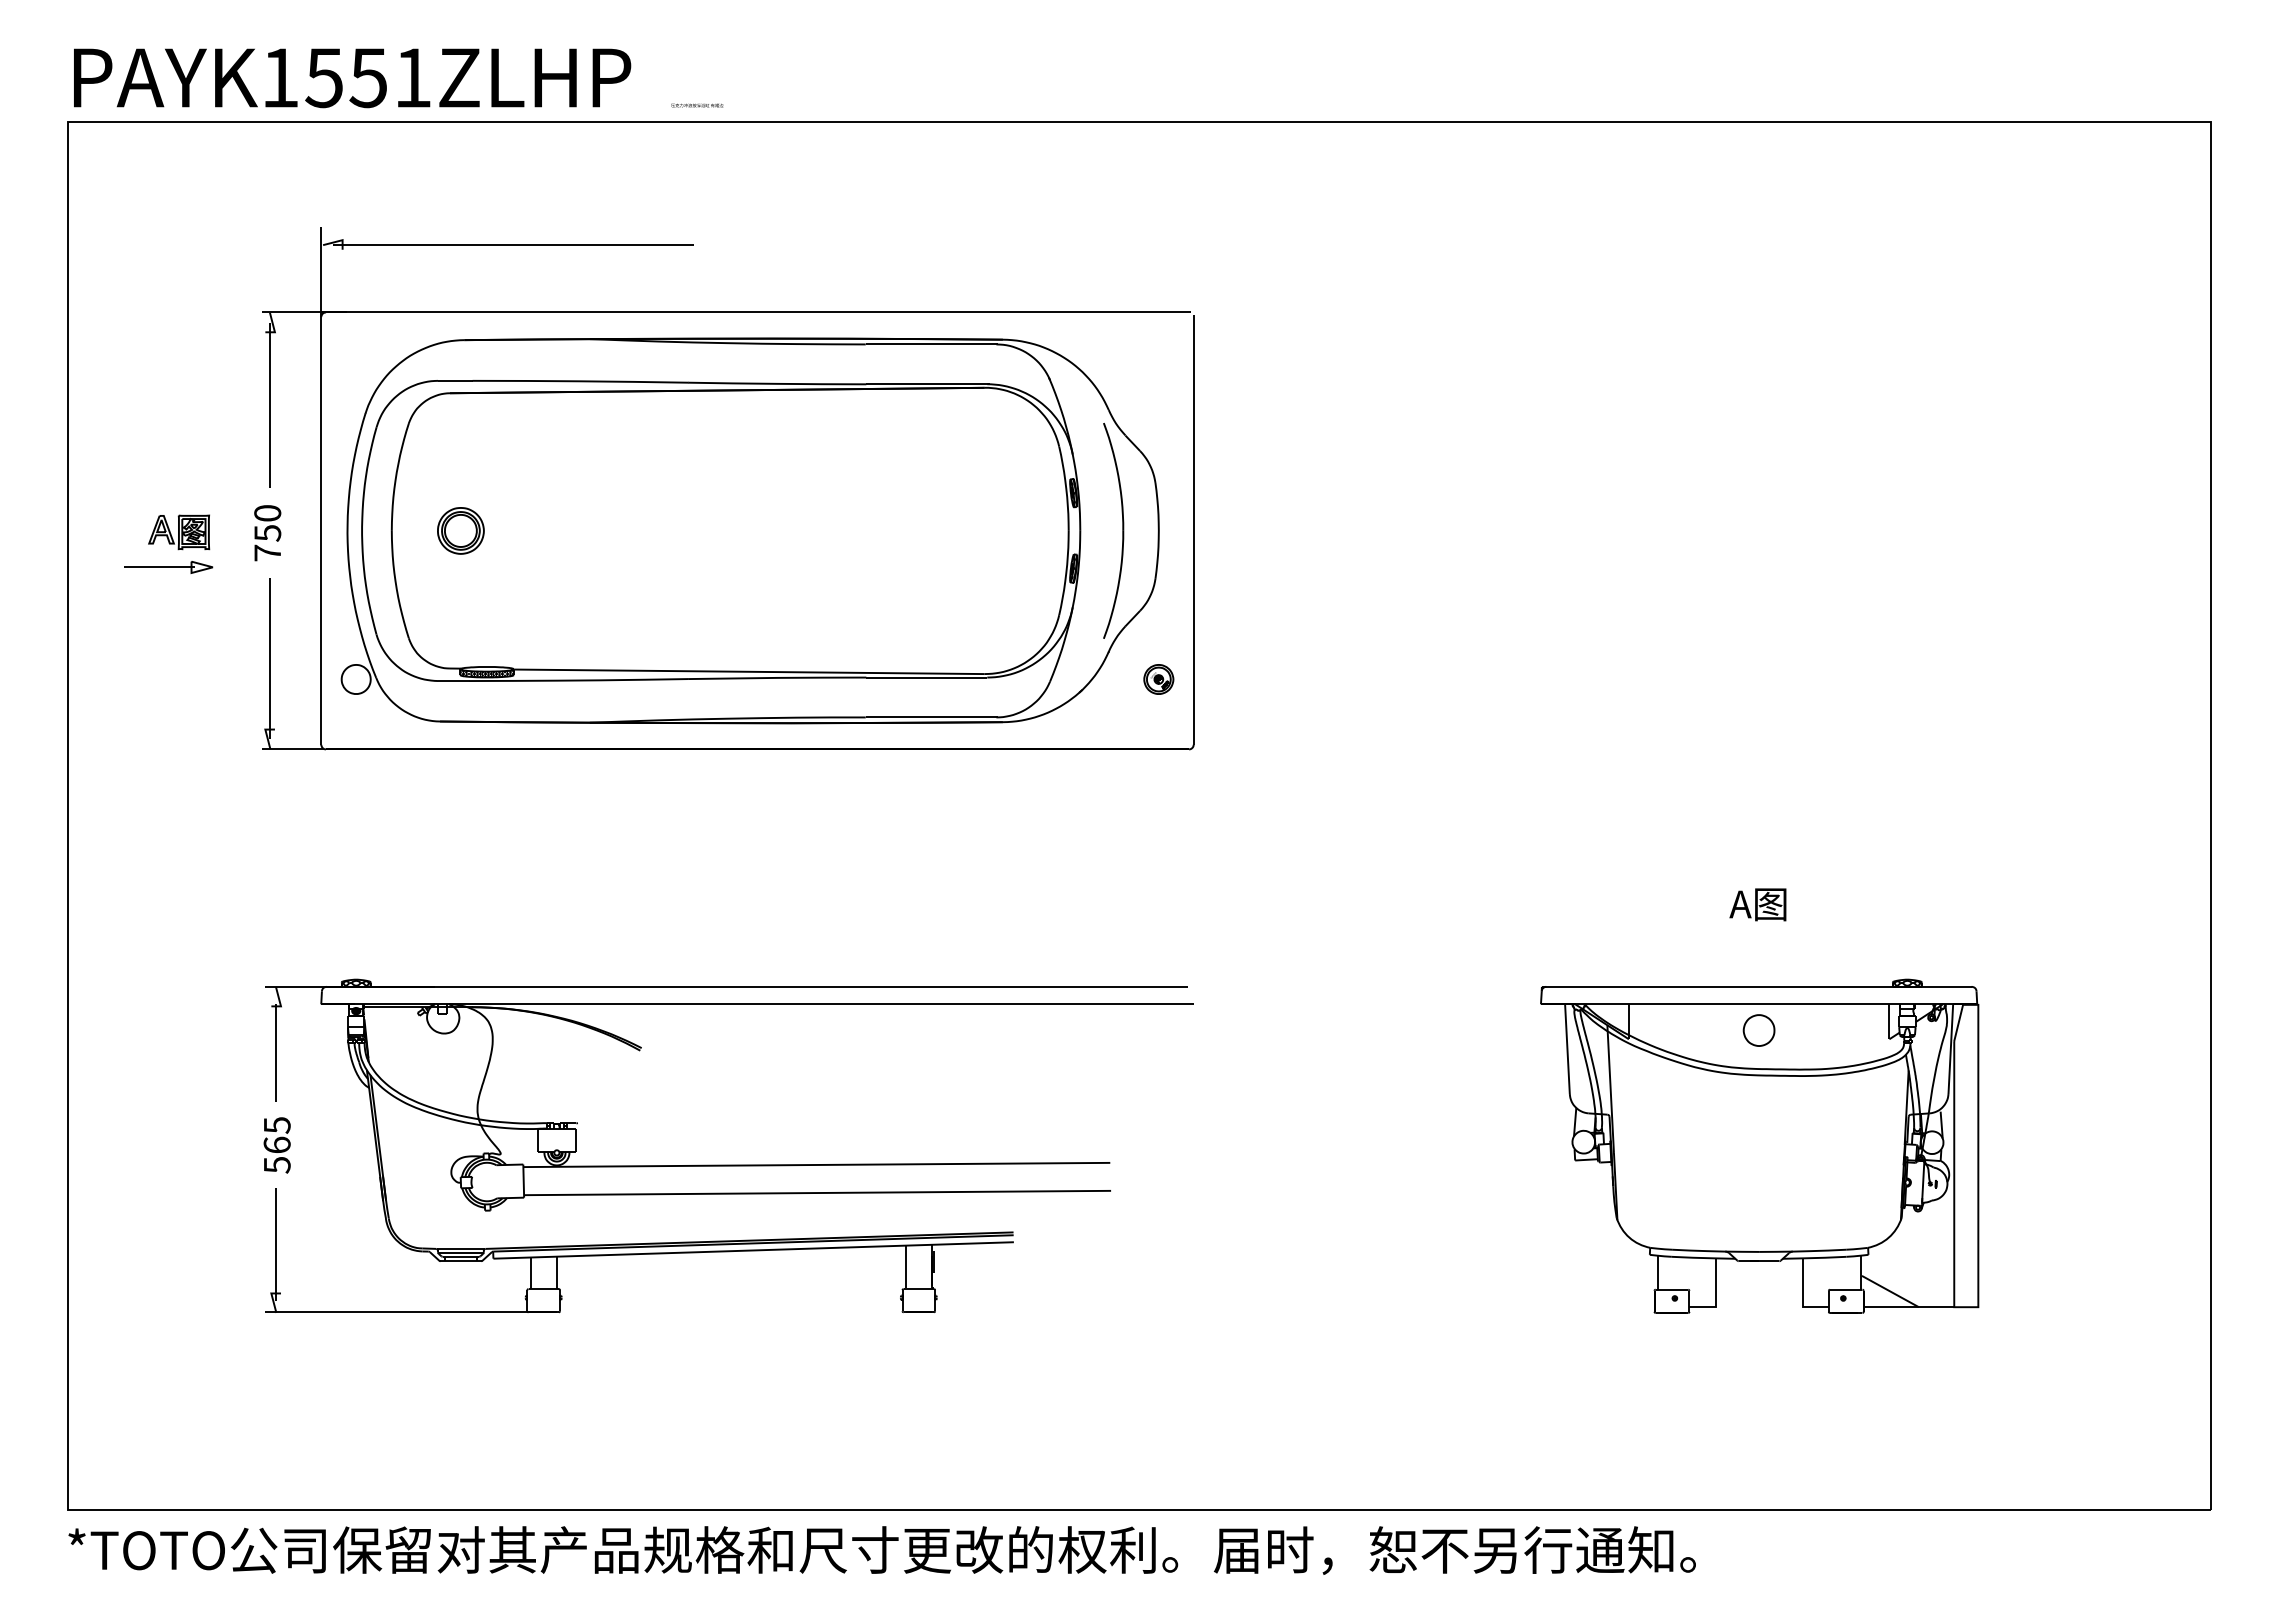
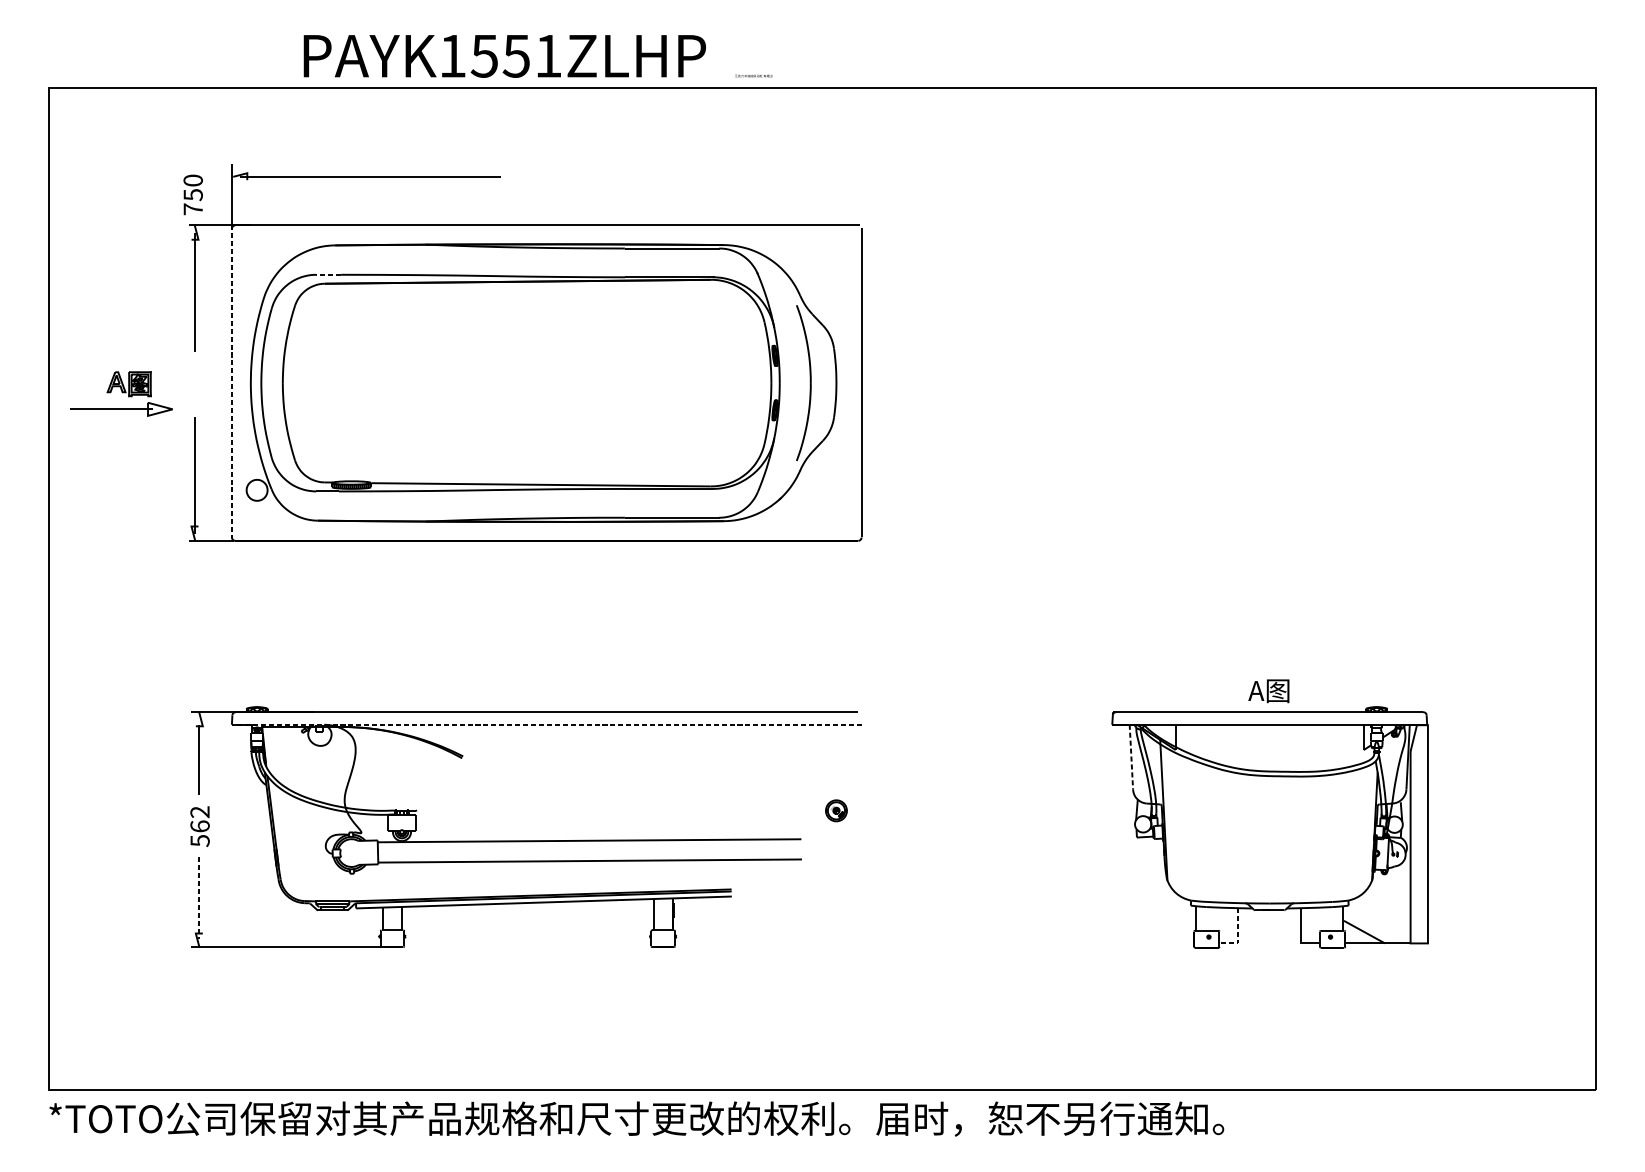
text: (398, 78) -> (538, 56), moved
line: (454, 380) -> (328, 274), solid -> dashed
line: (321, 529) -> (232, 382), solid -> dashed
part: (460, 530) -> (332, 382), removed
text: (267, 533) -> (193, 195), moved
part: (168, 567) -> (121, 409), size x1.6
part: (1158, 679) -> (836, 810), moved
text: (1757, 904) -> (1268, 691), moved
line: (758, 1004) -> (547, 724), solid -> dashed
part: (1758, 1030) -> (1269, 743), removed
line: (1567, 1049) -> (1131, 757), solid -> dashed
text: (276, 1125) -> (199, 812), 565 -> 562
line: (276, 1244) -> (199, 898), solid -> dashed
line: (1715, 1297) -> (1238, 936), solid -> dashed

